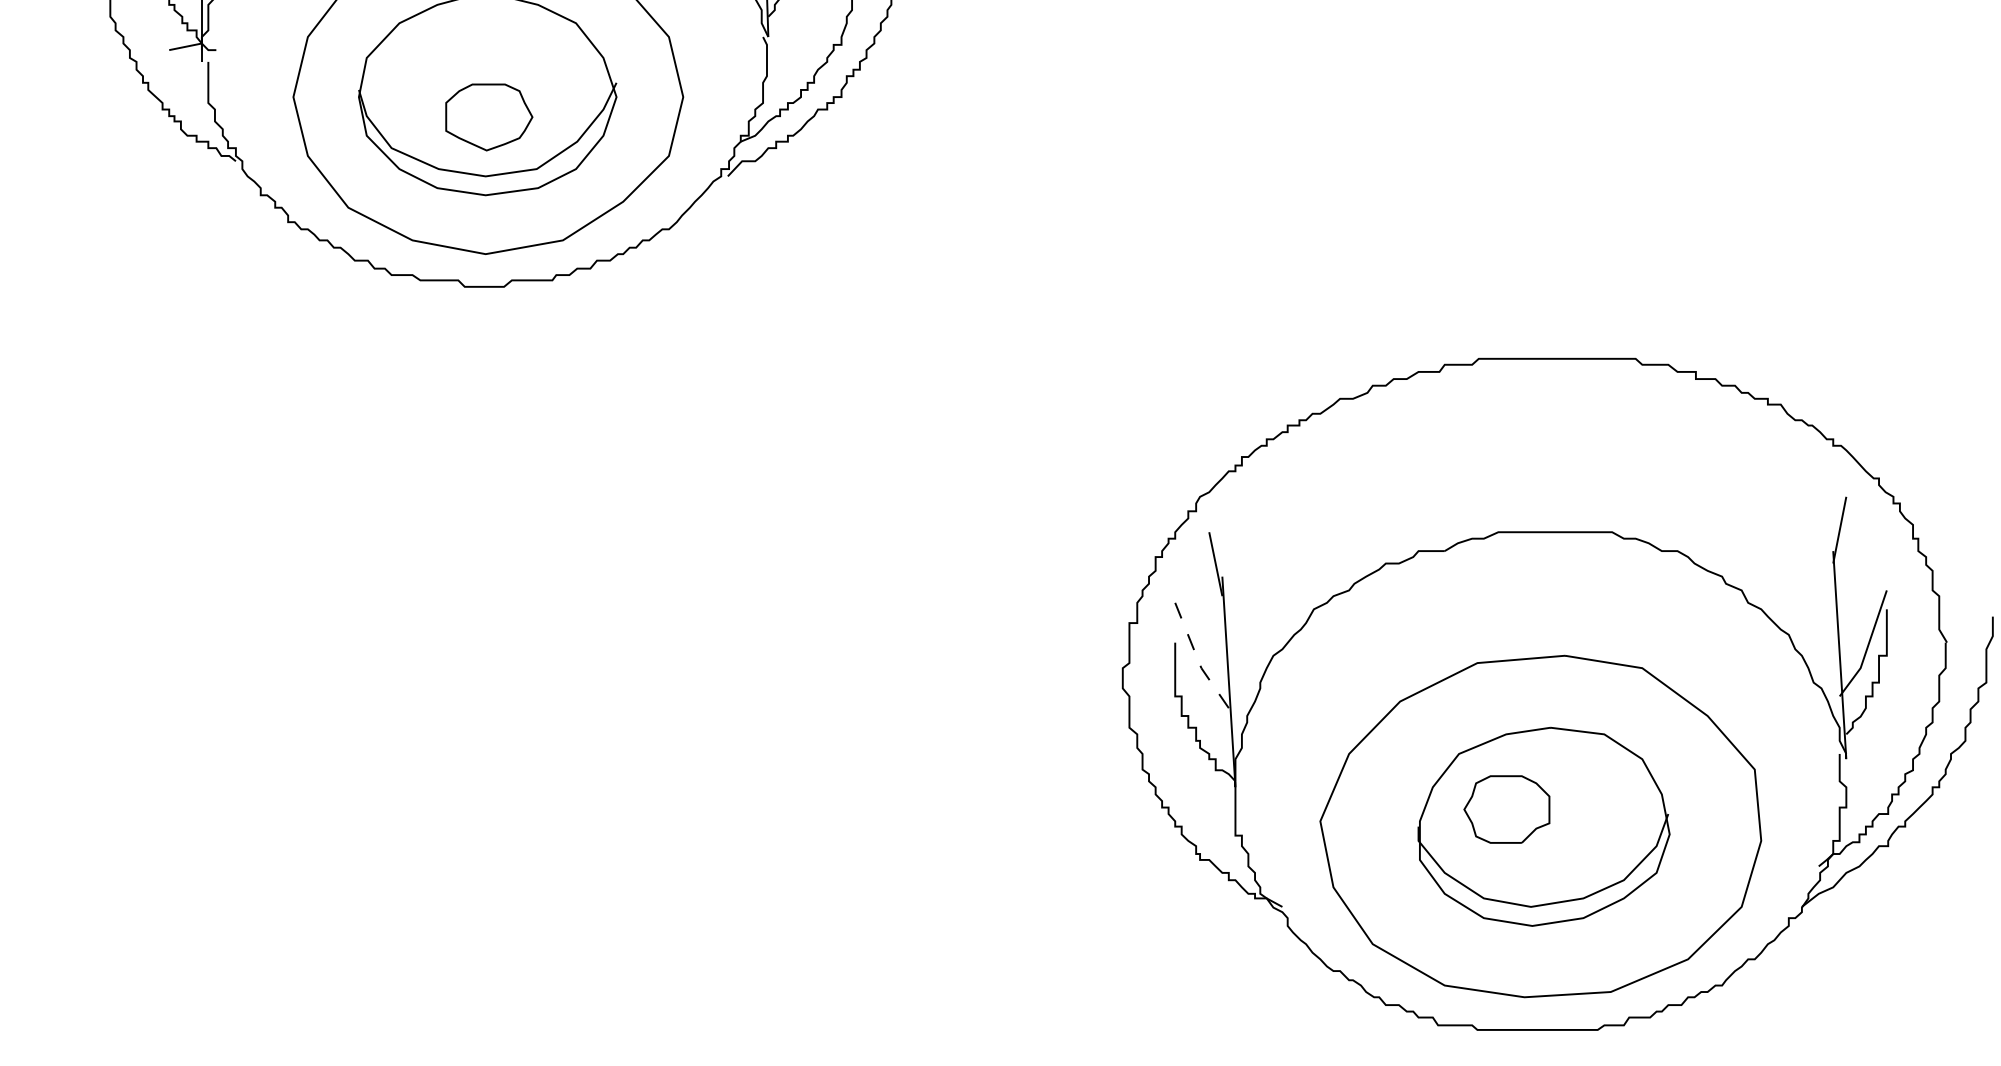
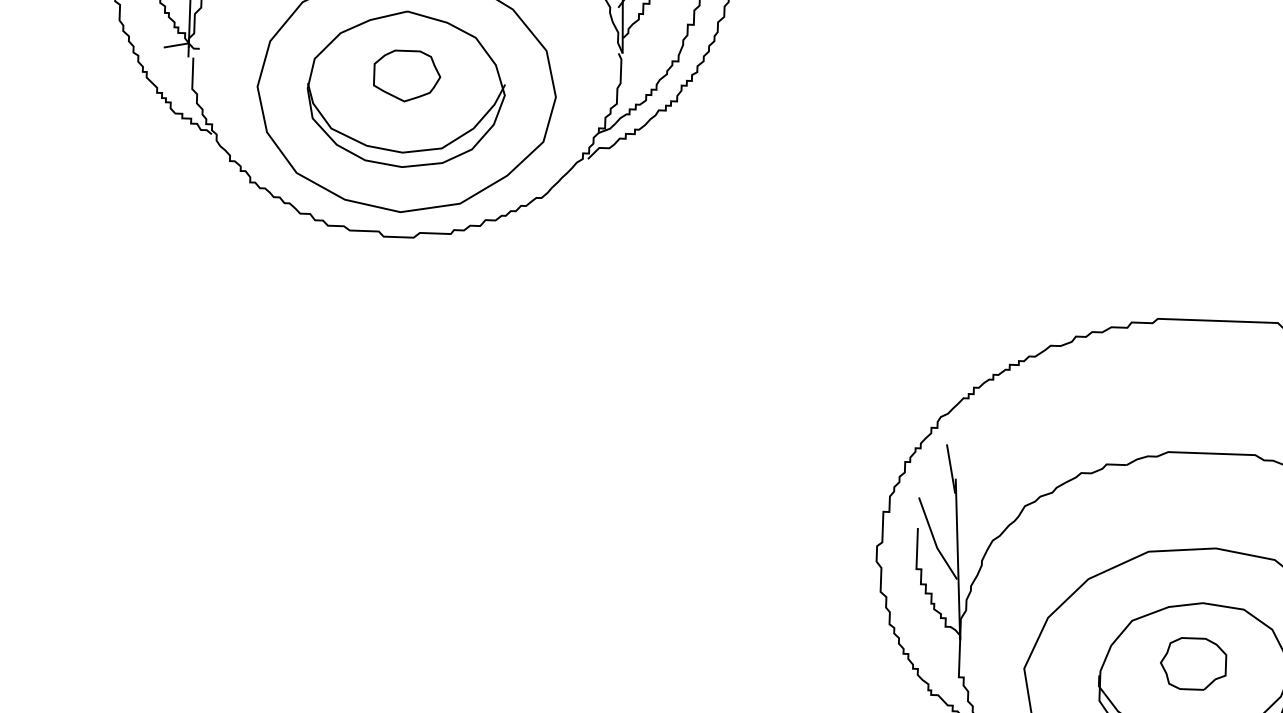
part: (489, 117) -> (407, 76), moved
line: (1197, 658) -> (934, 540), dashed -> solid
part: (1506, 809) -> (1193, 663), moved

